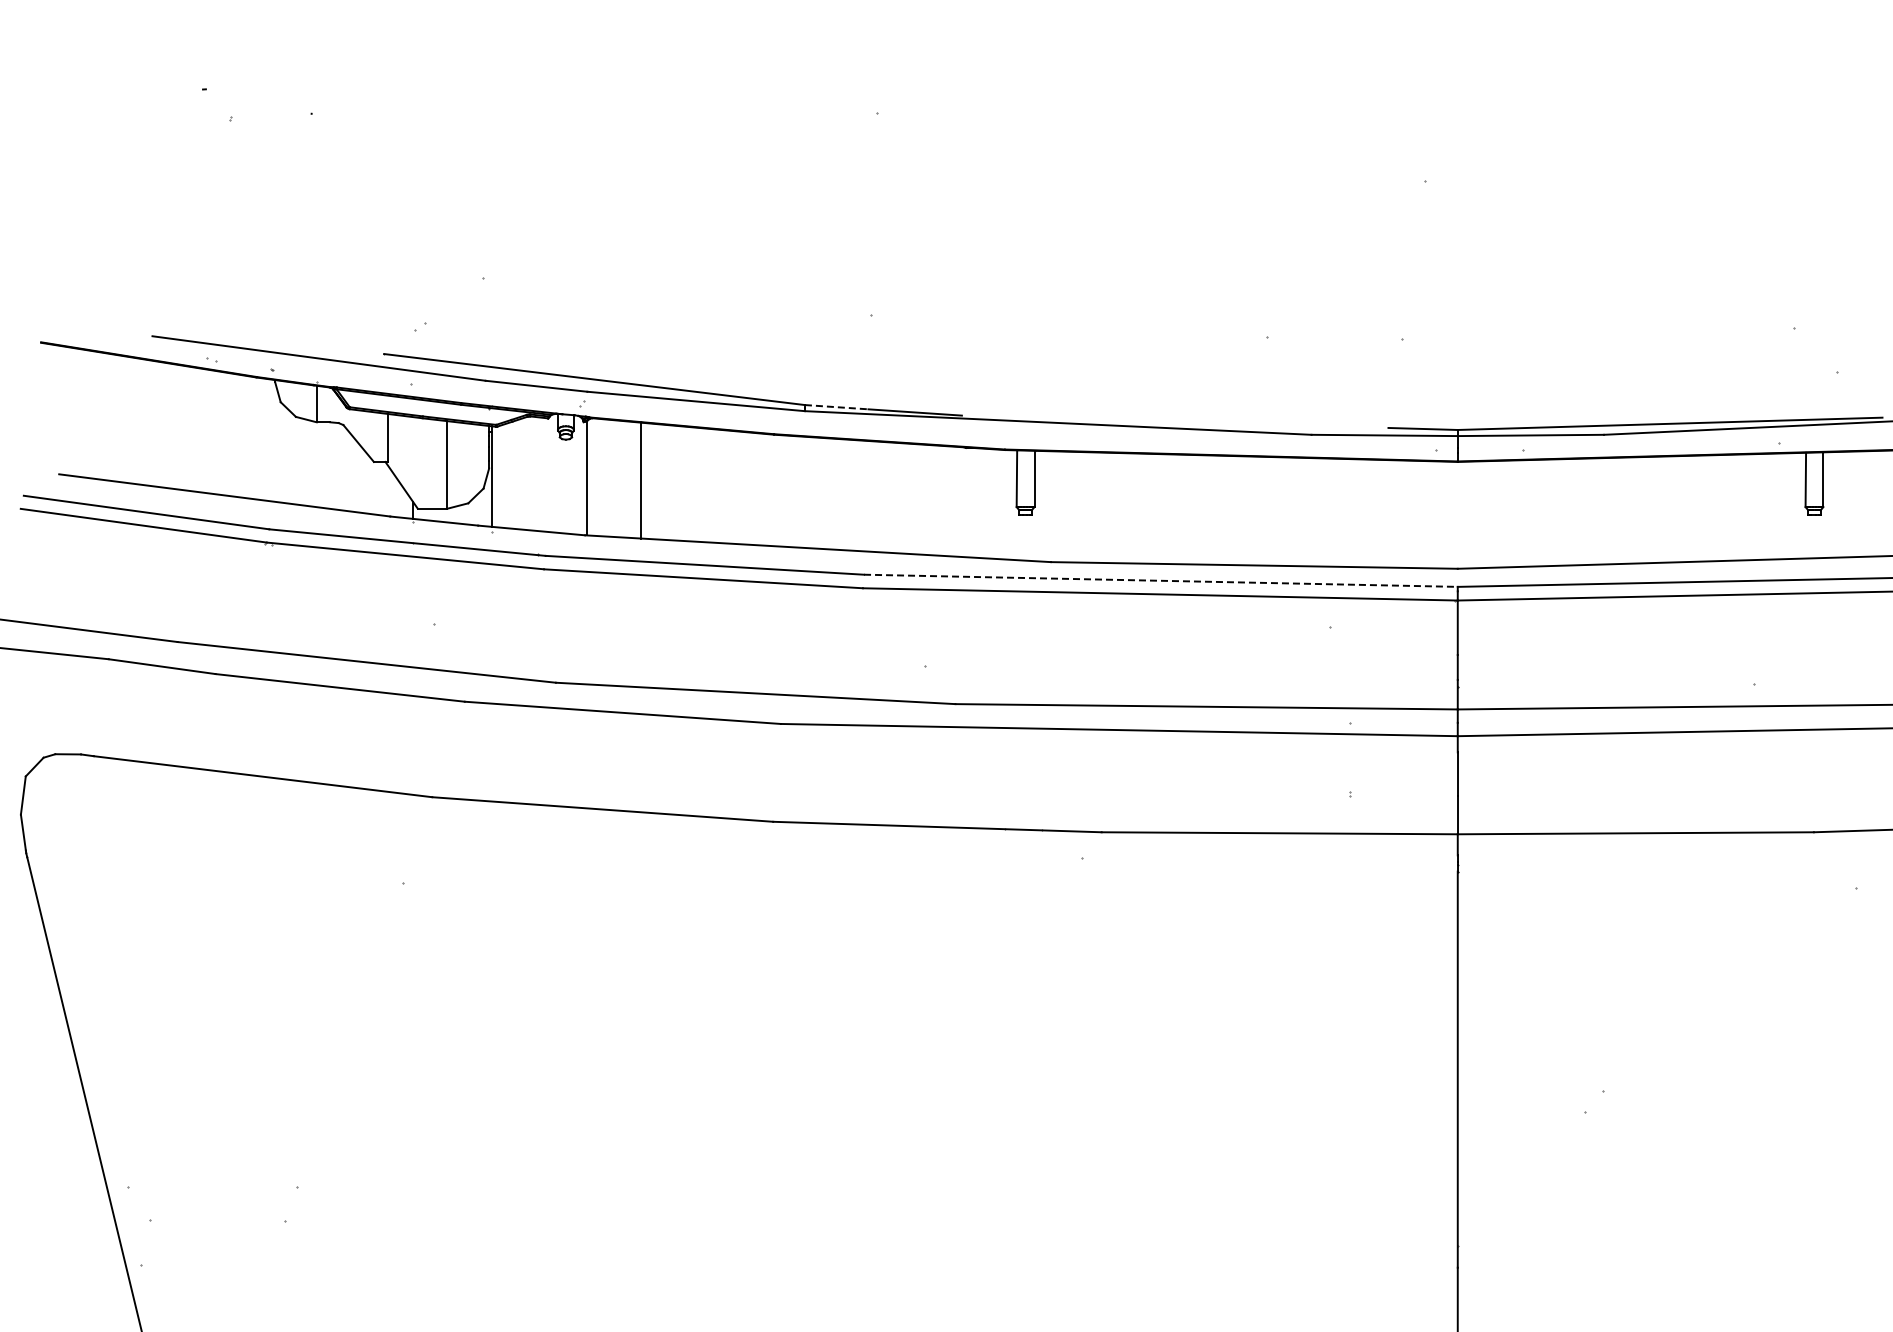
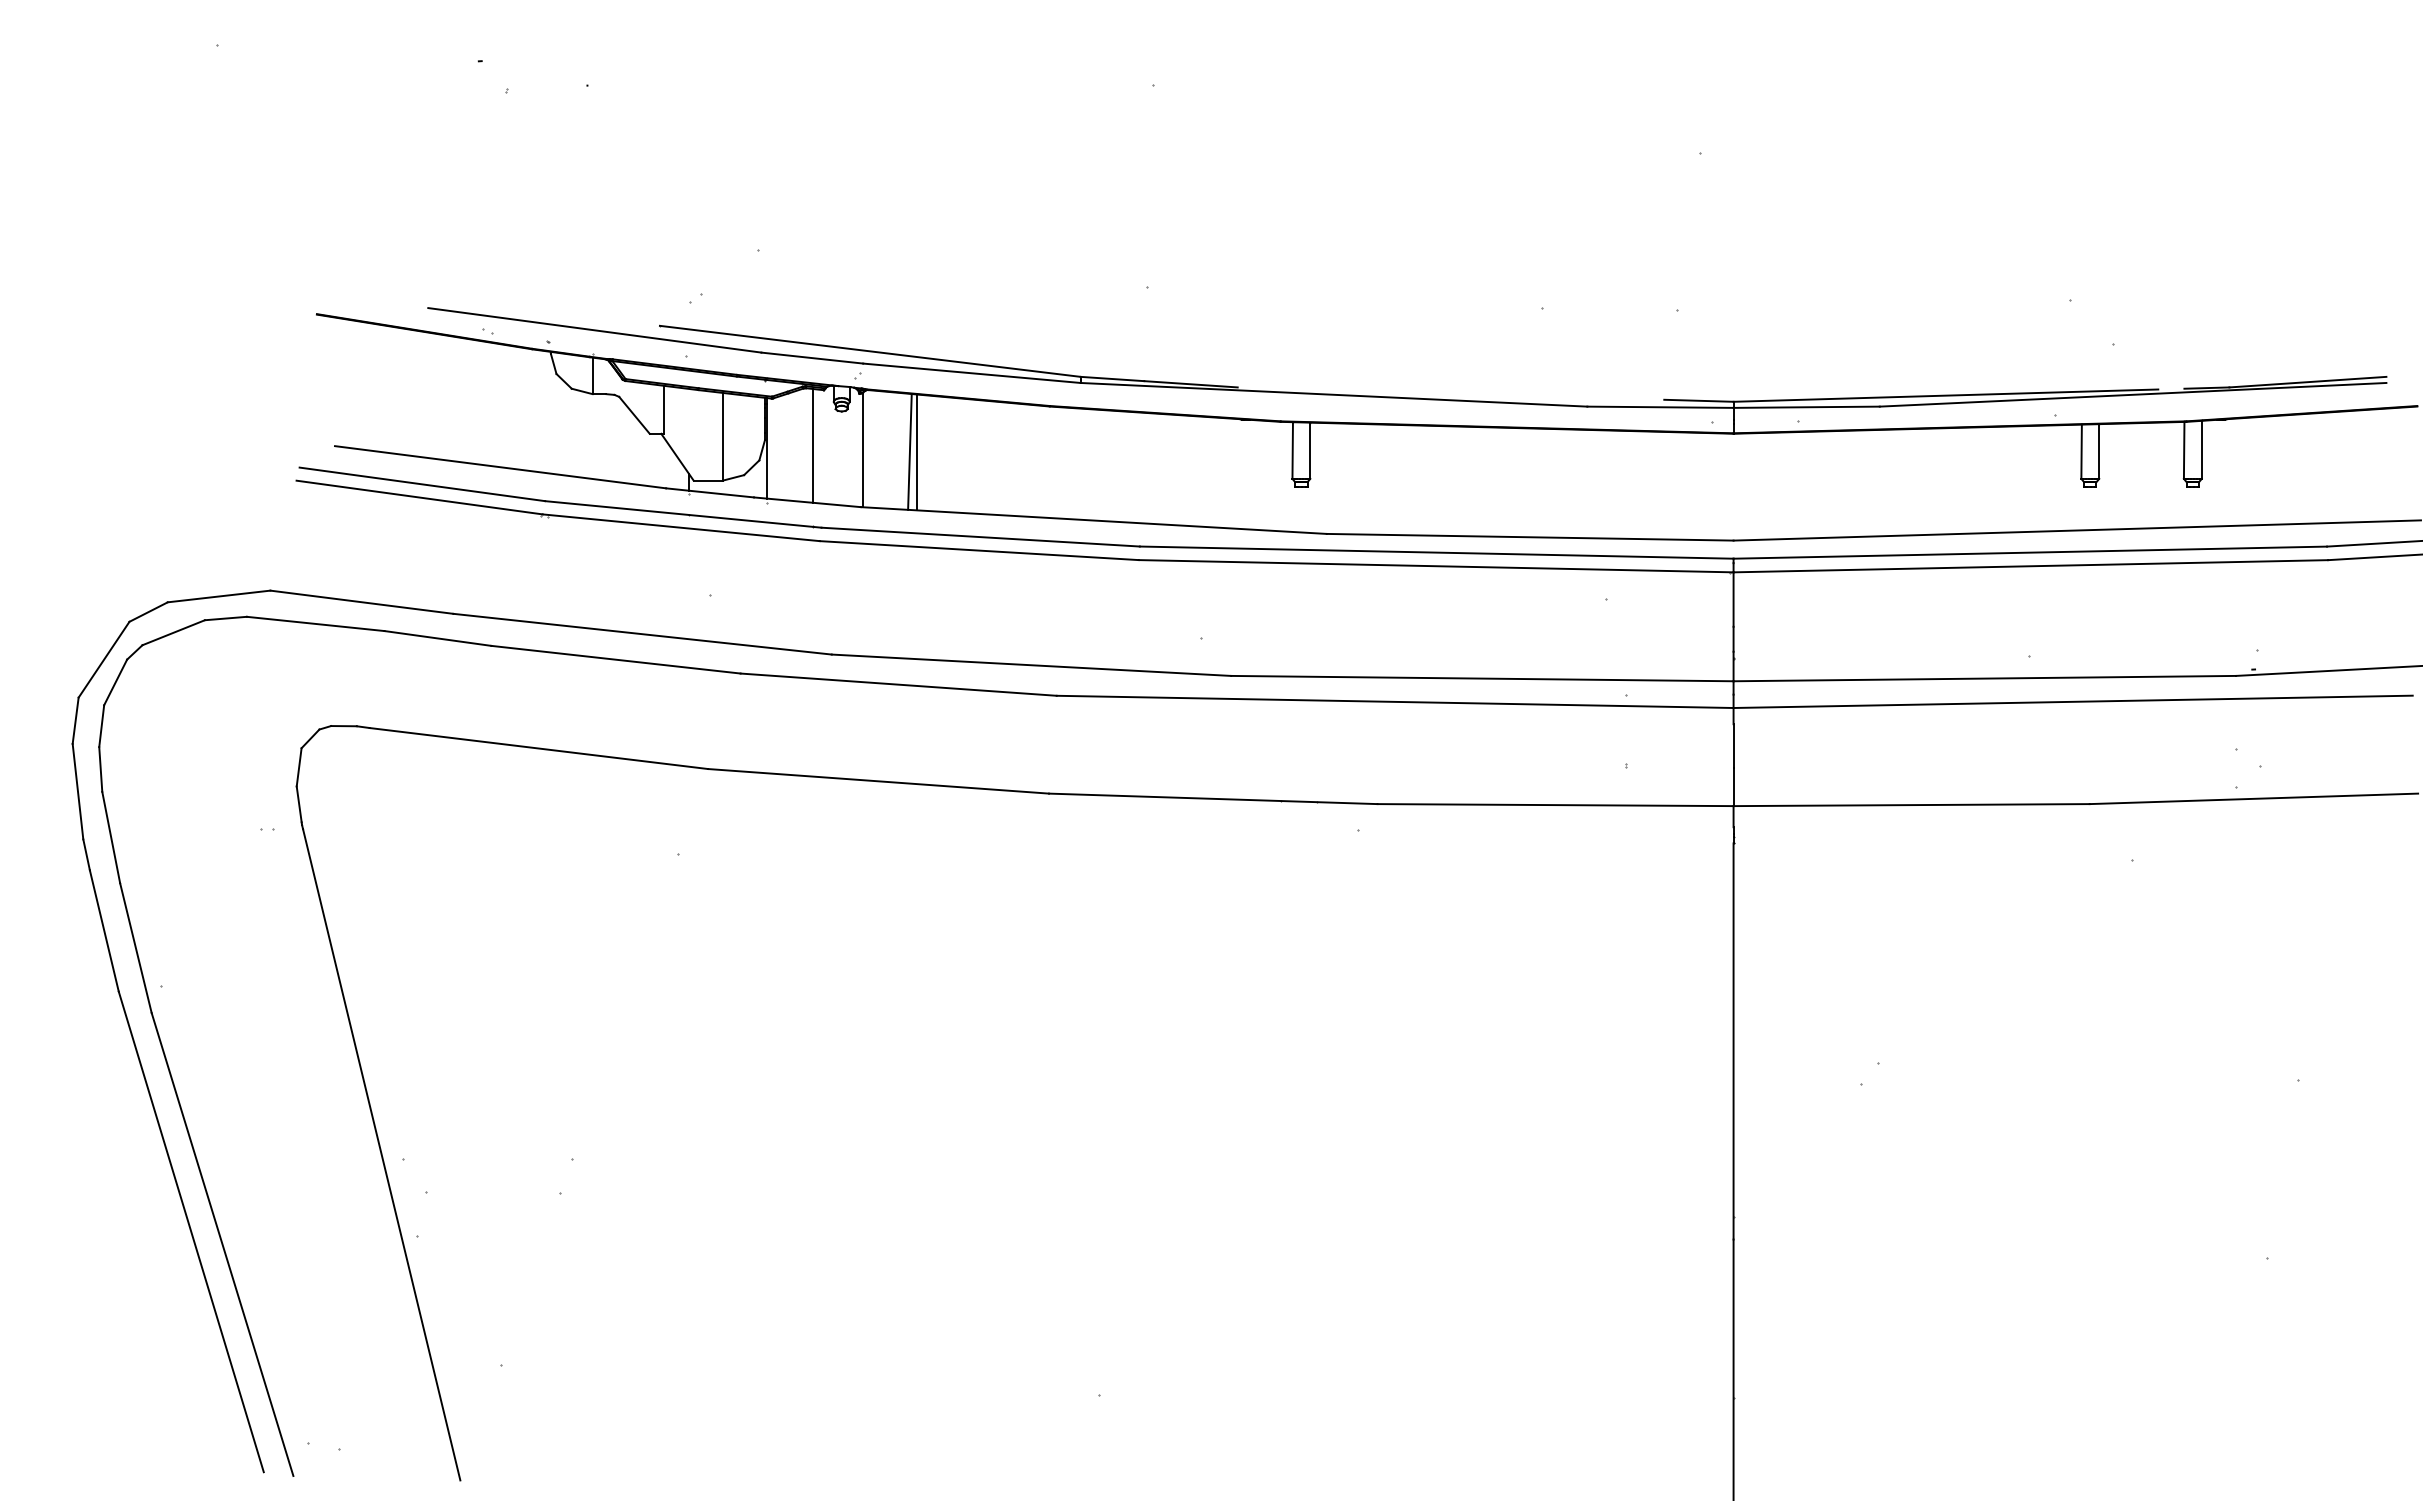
line: (836, 407) -> (1112, 379), dashed -> solid
line: (537, 473) -> (813, 445), added
line: (633, 479) -> (909, 451), added
line: (1160, 580) -> (1436, 552), dashed -> solid

